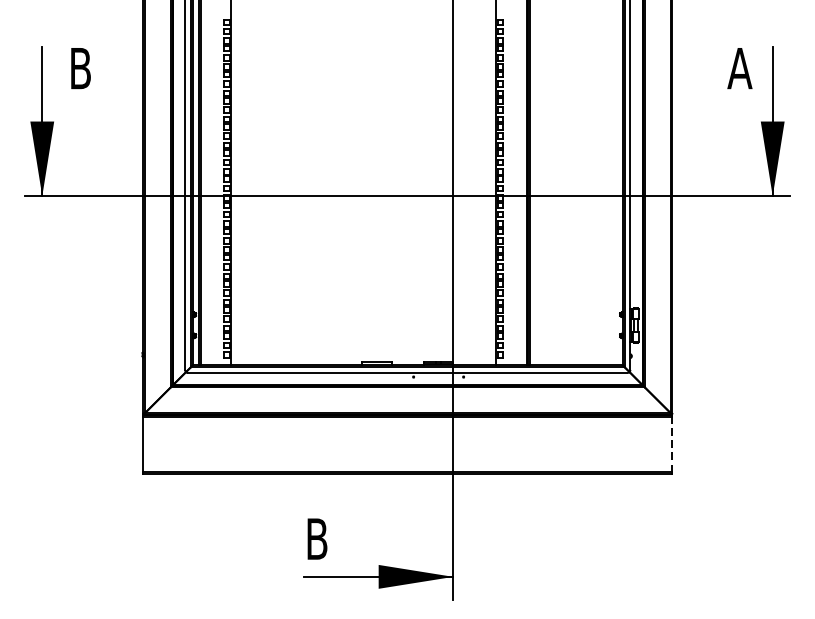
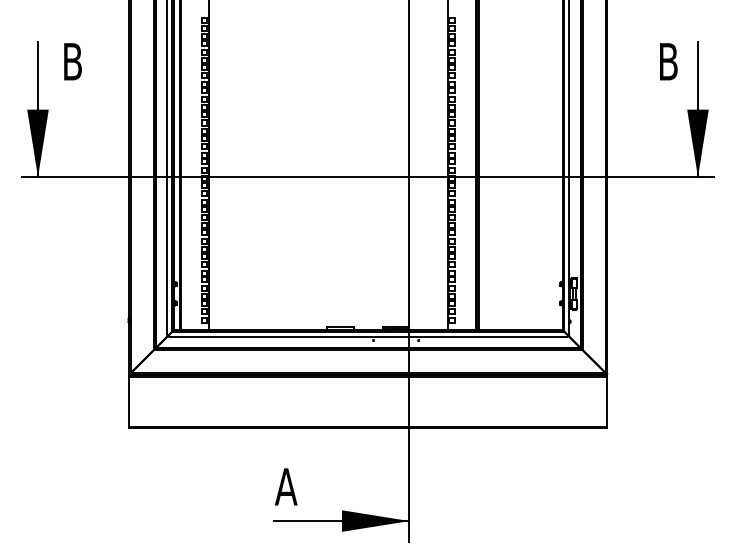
text: (740, 68) -> (668, 61), A -> B
line: (672, 444) -> (607, 401), dashed -> solid
text: (316, 538) -> (285, 486), B -> A

